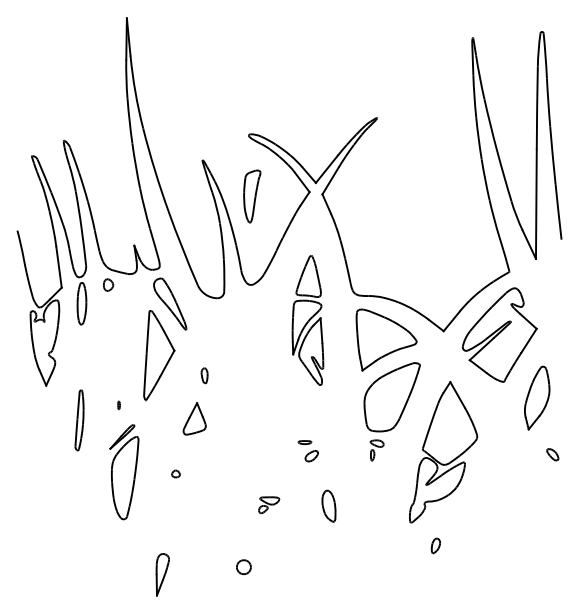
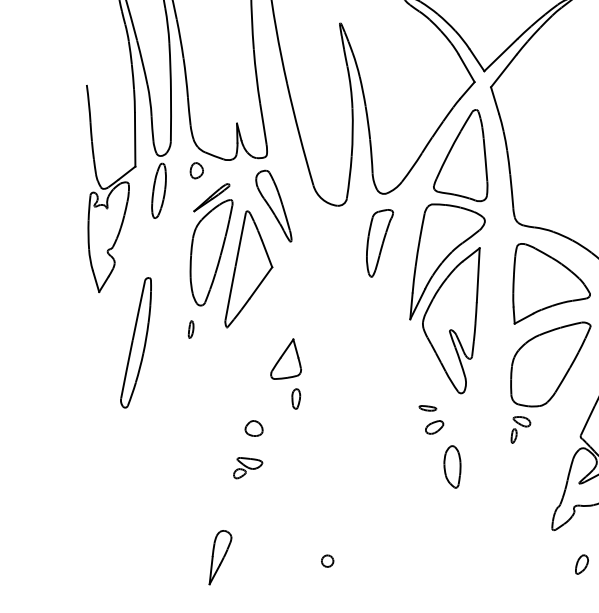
part: (252, 196) -> (378, 243), moved
part: (307, 320) -> (450, 249), size x1.67
part: (204, 375) -> (295, 398), moved
part: (118, 405) -> (190, 329), size x1.67
part: (79, 420) -> (136, 342), size x1.67
part: (124, 472) -> (208, 244), moved
part: (175, 473) -> (253, 427), size x1.67
part: (269, 505) -> (248, 469), moved
part: (328, 505) -> (451, 465), moved
part: (243, 566) -> (327, 560), size x0.62

